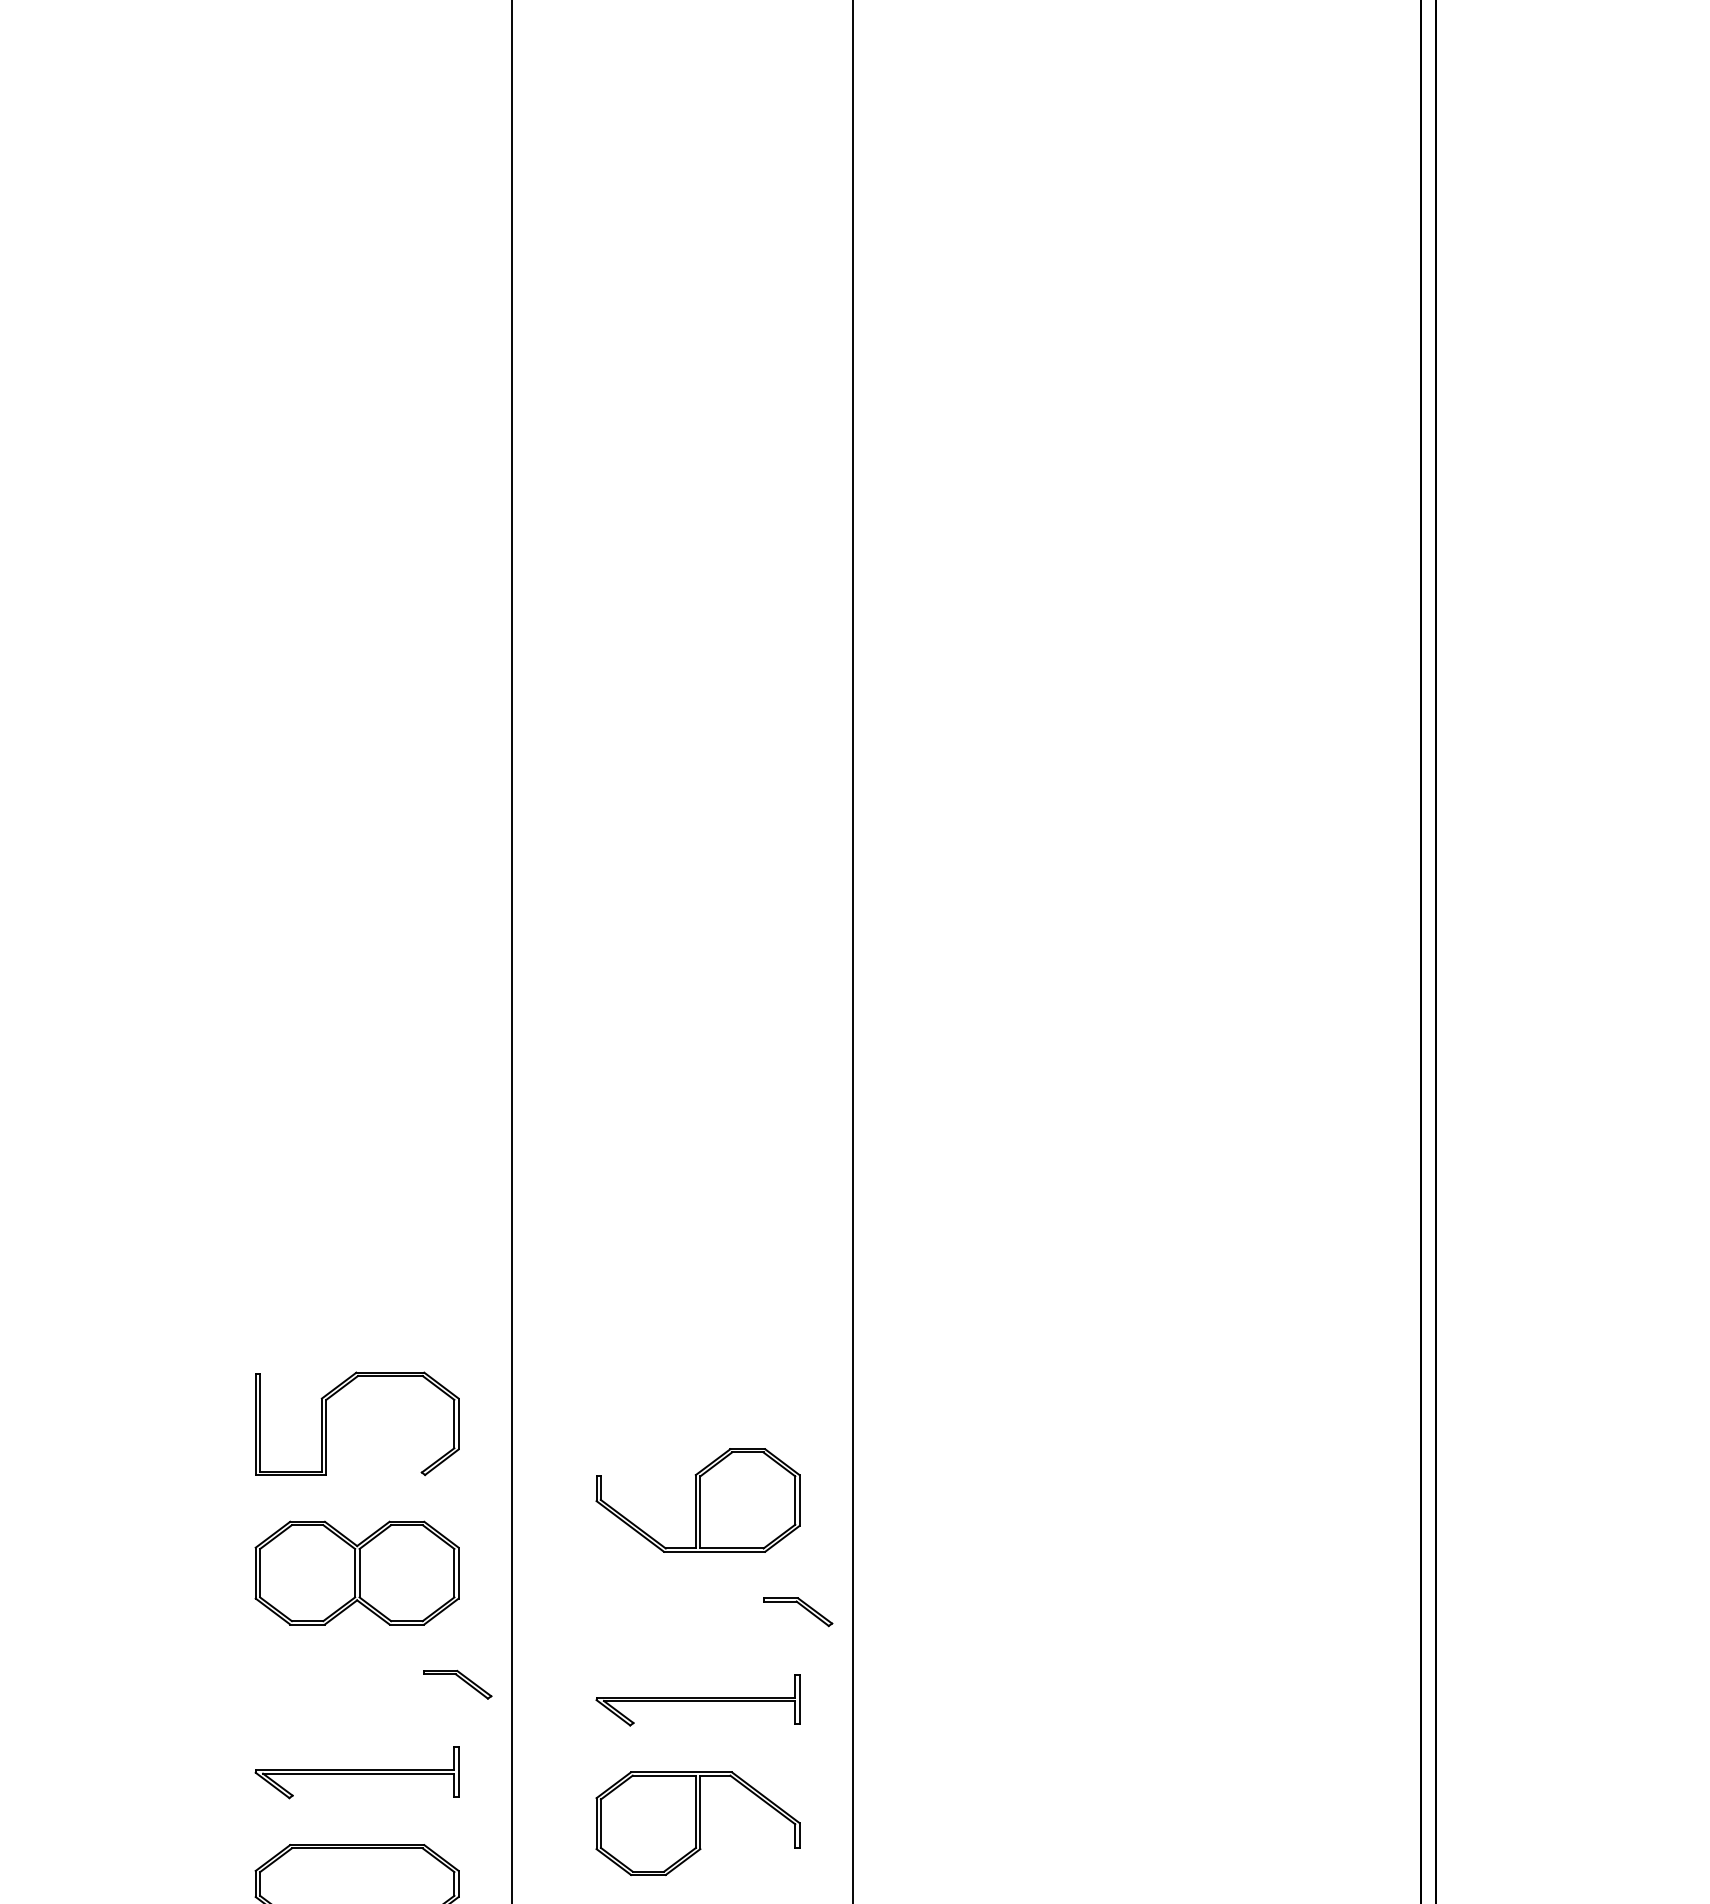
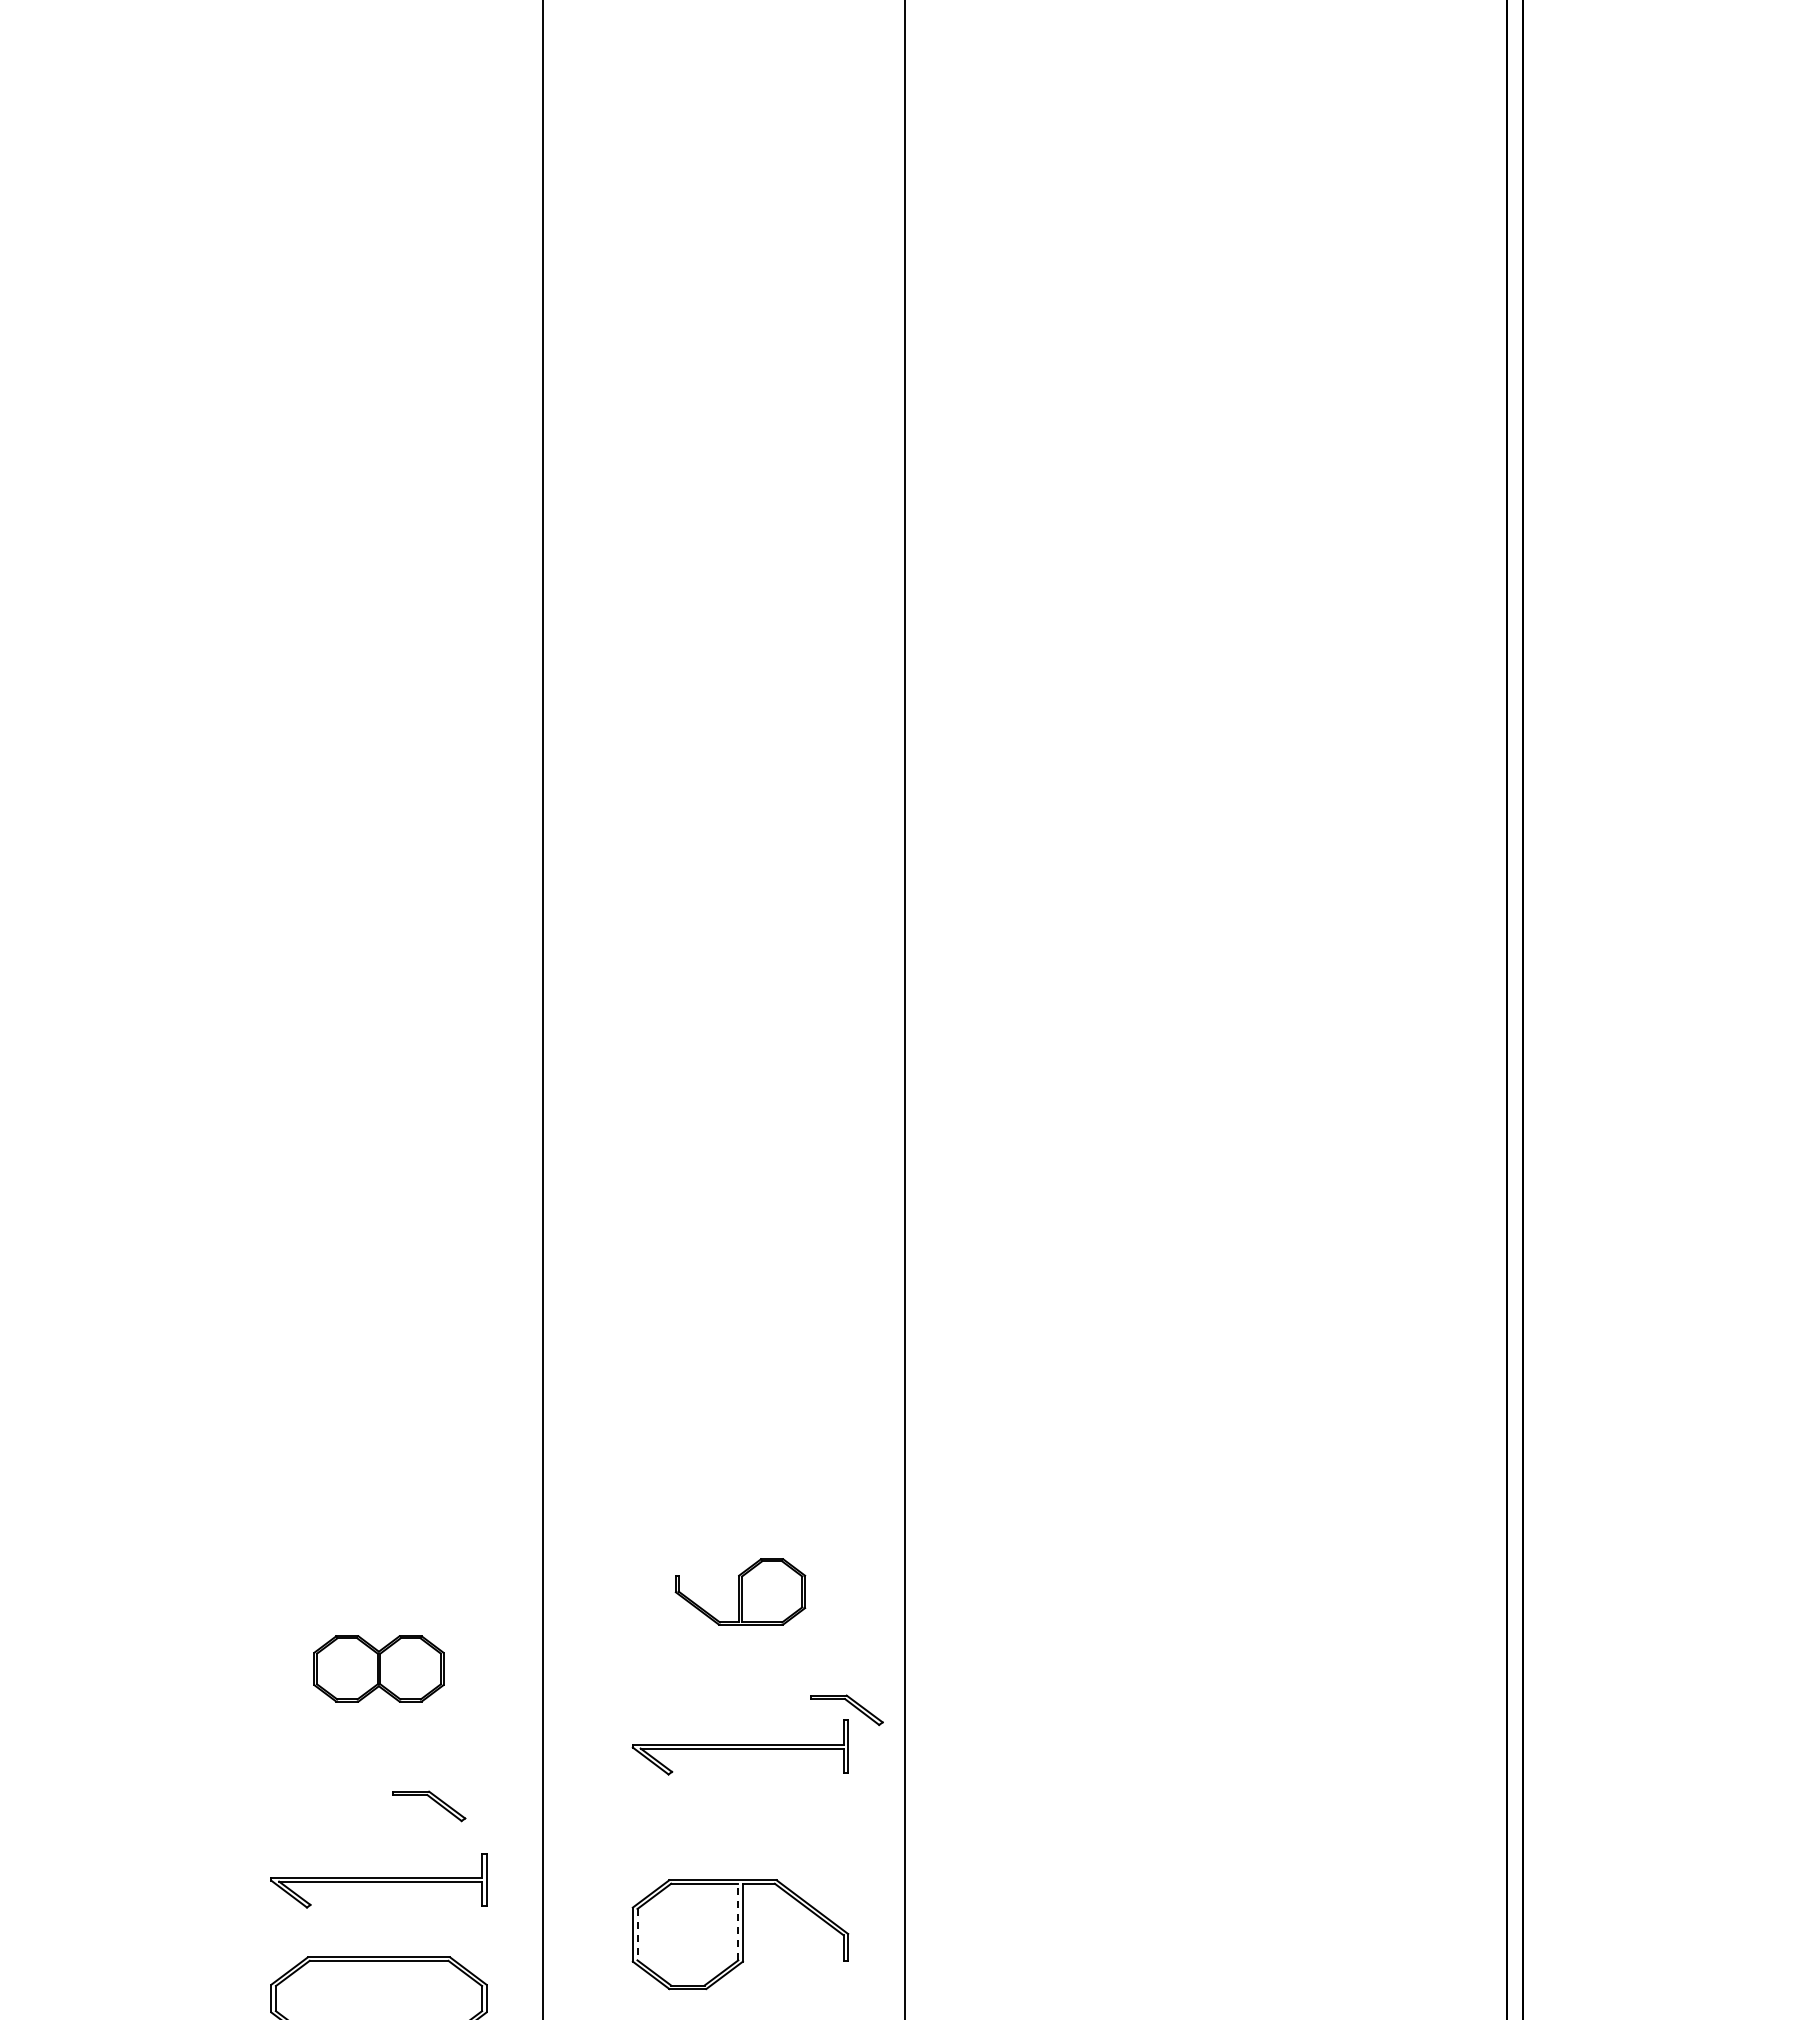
part: (326, 1423) -> (346, 1510), removed
part: (698, 1500) -> (740, 1591), size x0.6
part: (356, 1572) -> (378, 1668), size x0.6
part: (460, 1679) -> (432, 1800), moved
part: (697, 1700) -> (739, 1747), moved
line: (696, 1811) -> (738, 1921), solid -> dashed
line: (600, 1823) -> (637, 1934), solid -> dashed

